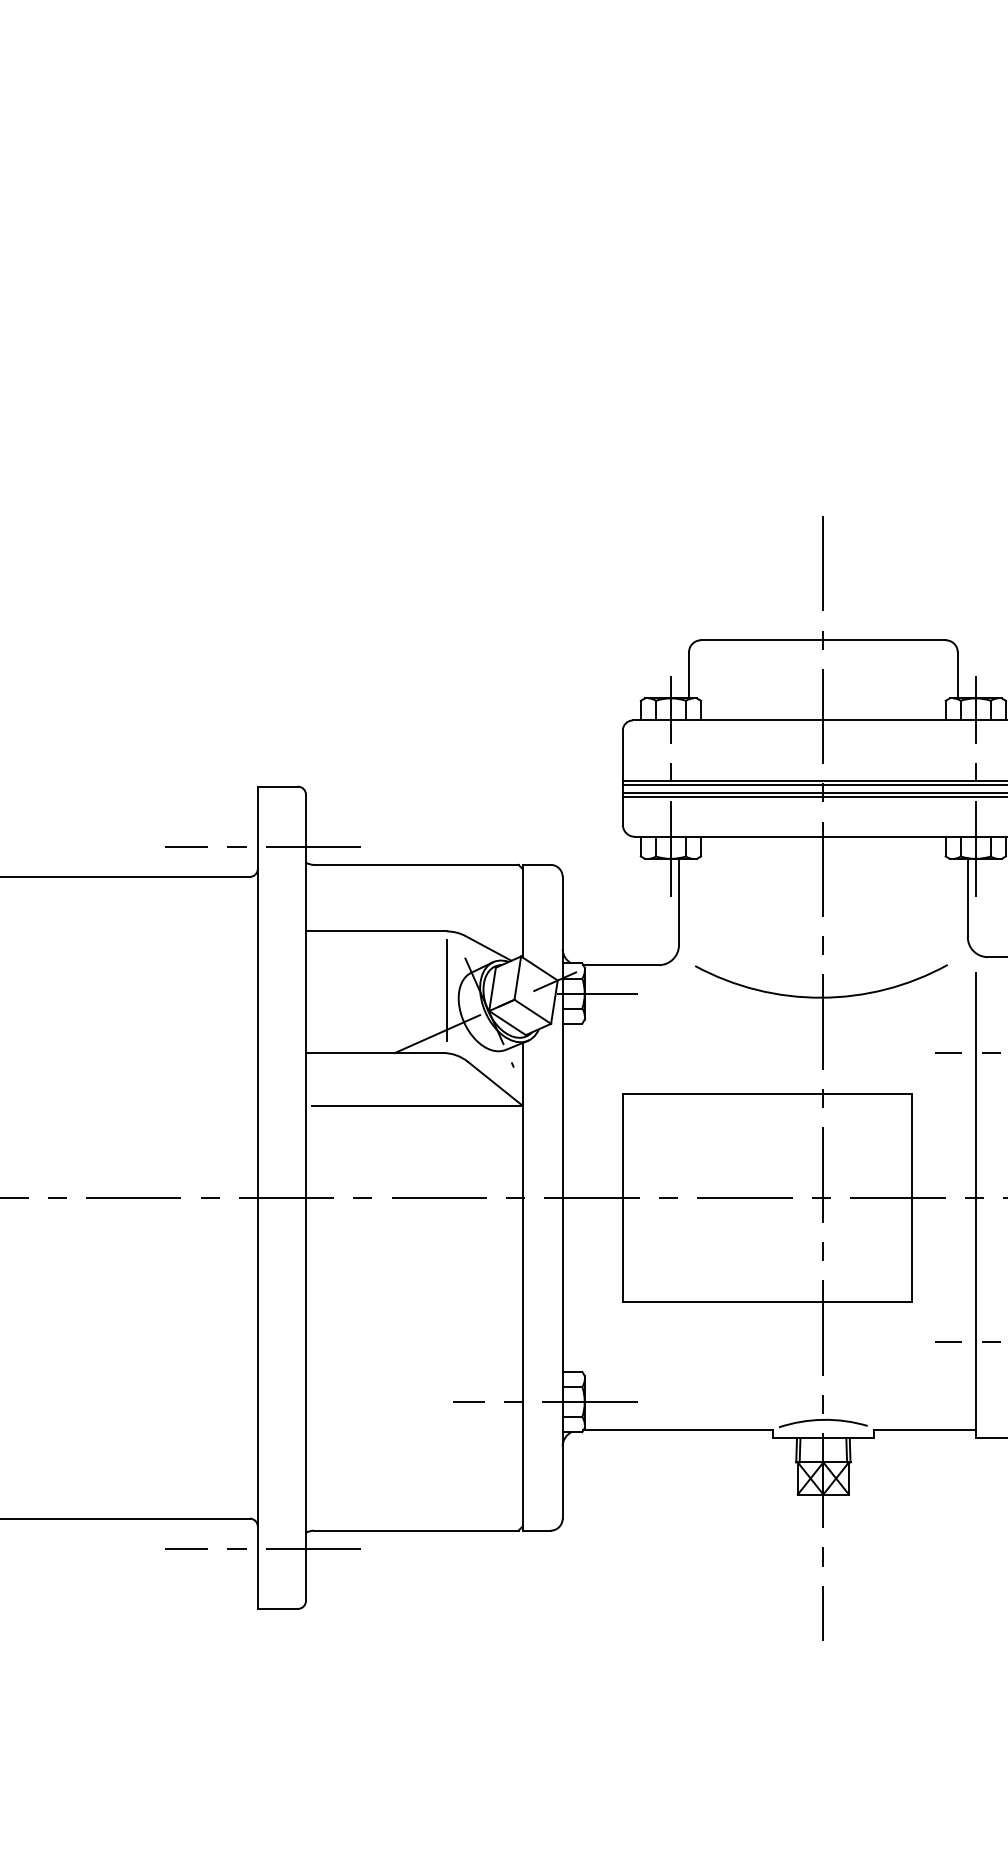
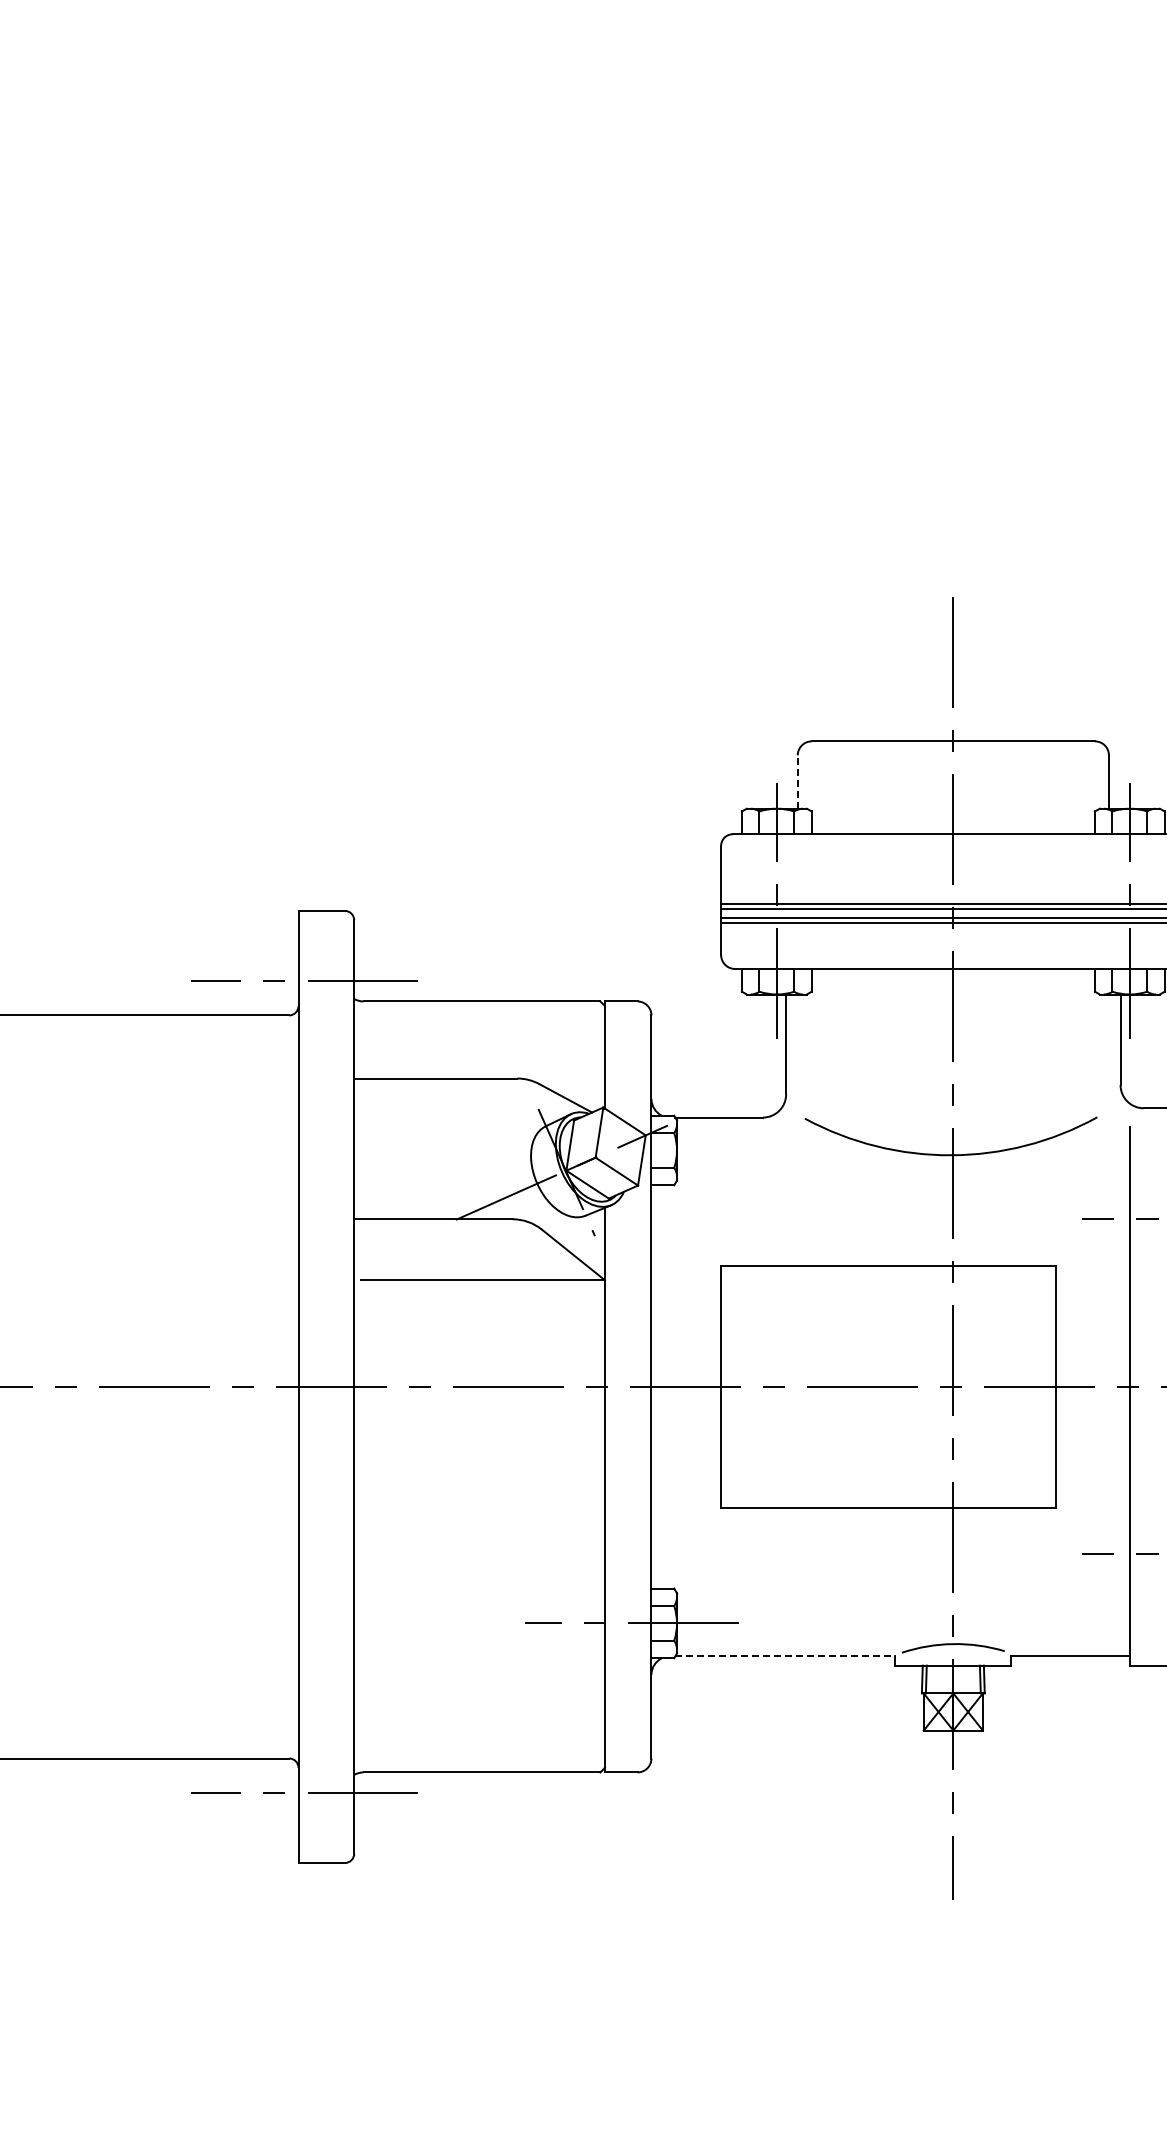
line: (688, 675) -> (797, 782), solid -> dashed
line: (447, 990) -> (517, 1146), removed
line: (597, 993) -> (691, 1150), removed
line: (678, 1430) -> (785, 1656), solid -> dashed

